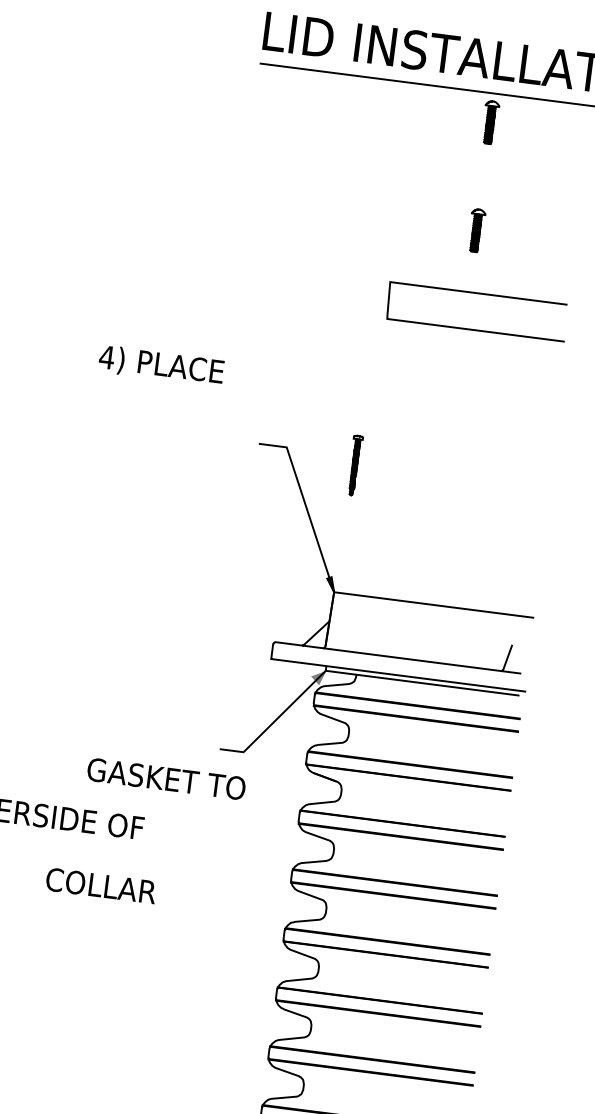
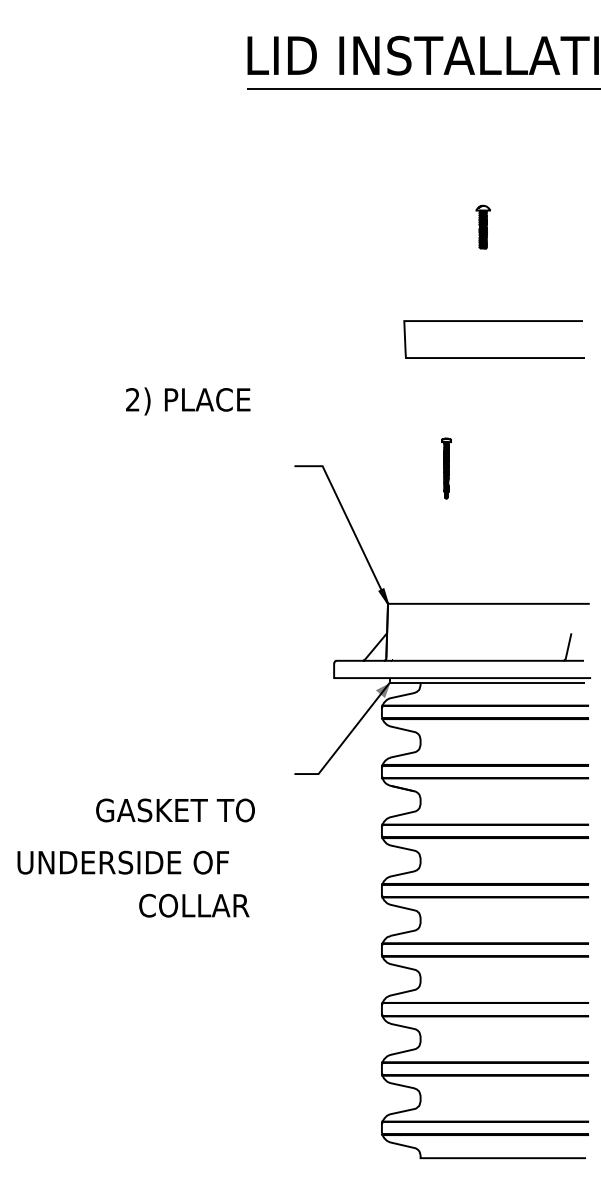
part: (489, 121) -> (482, 117), removed
curve: (478, 293) -> (493, 321), moved
text: (106, 357) -> (132, 399), 4) -> 2)
part: (354, 465) -> (446, 468), moved
text: (166, 779) -> (175, 810), moved
text: (101, 885) -> (194, 905), moved

